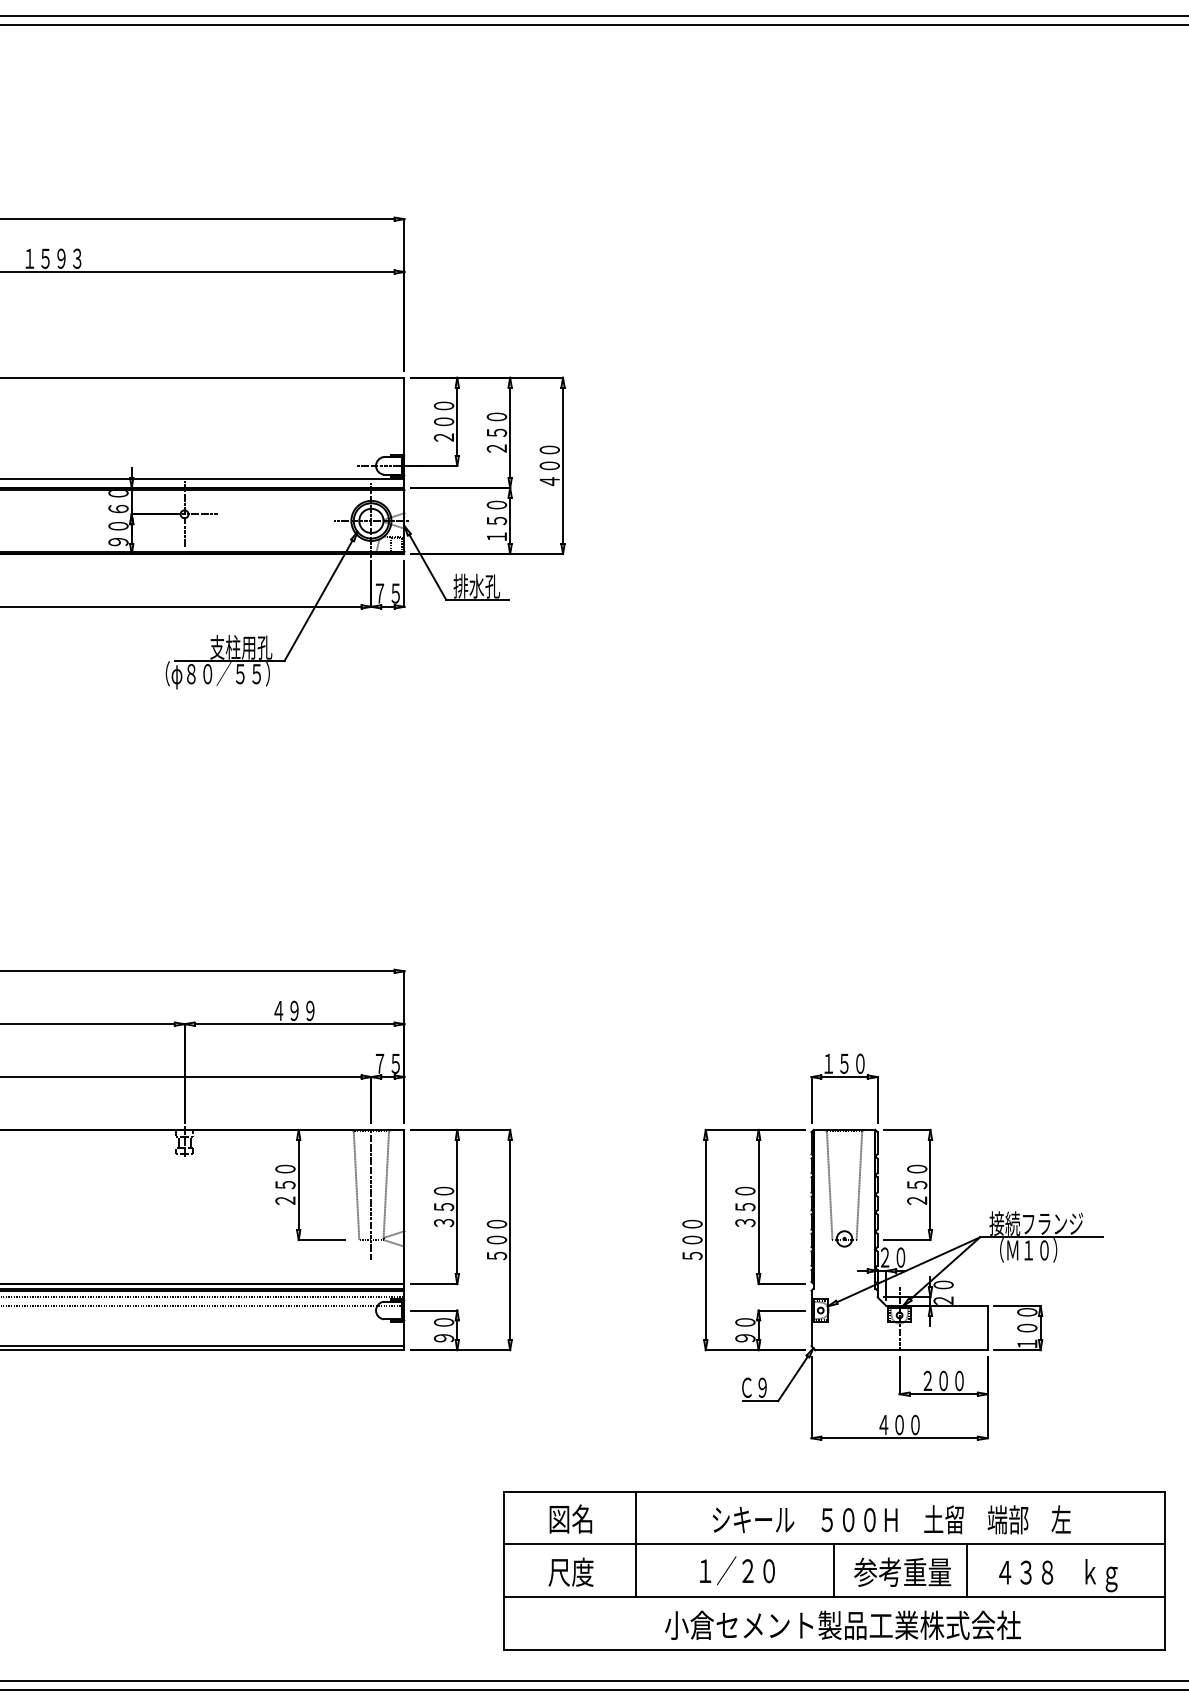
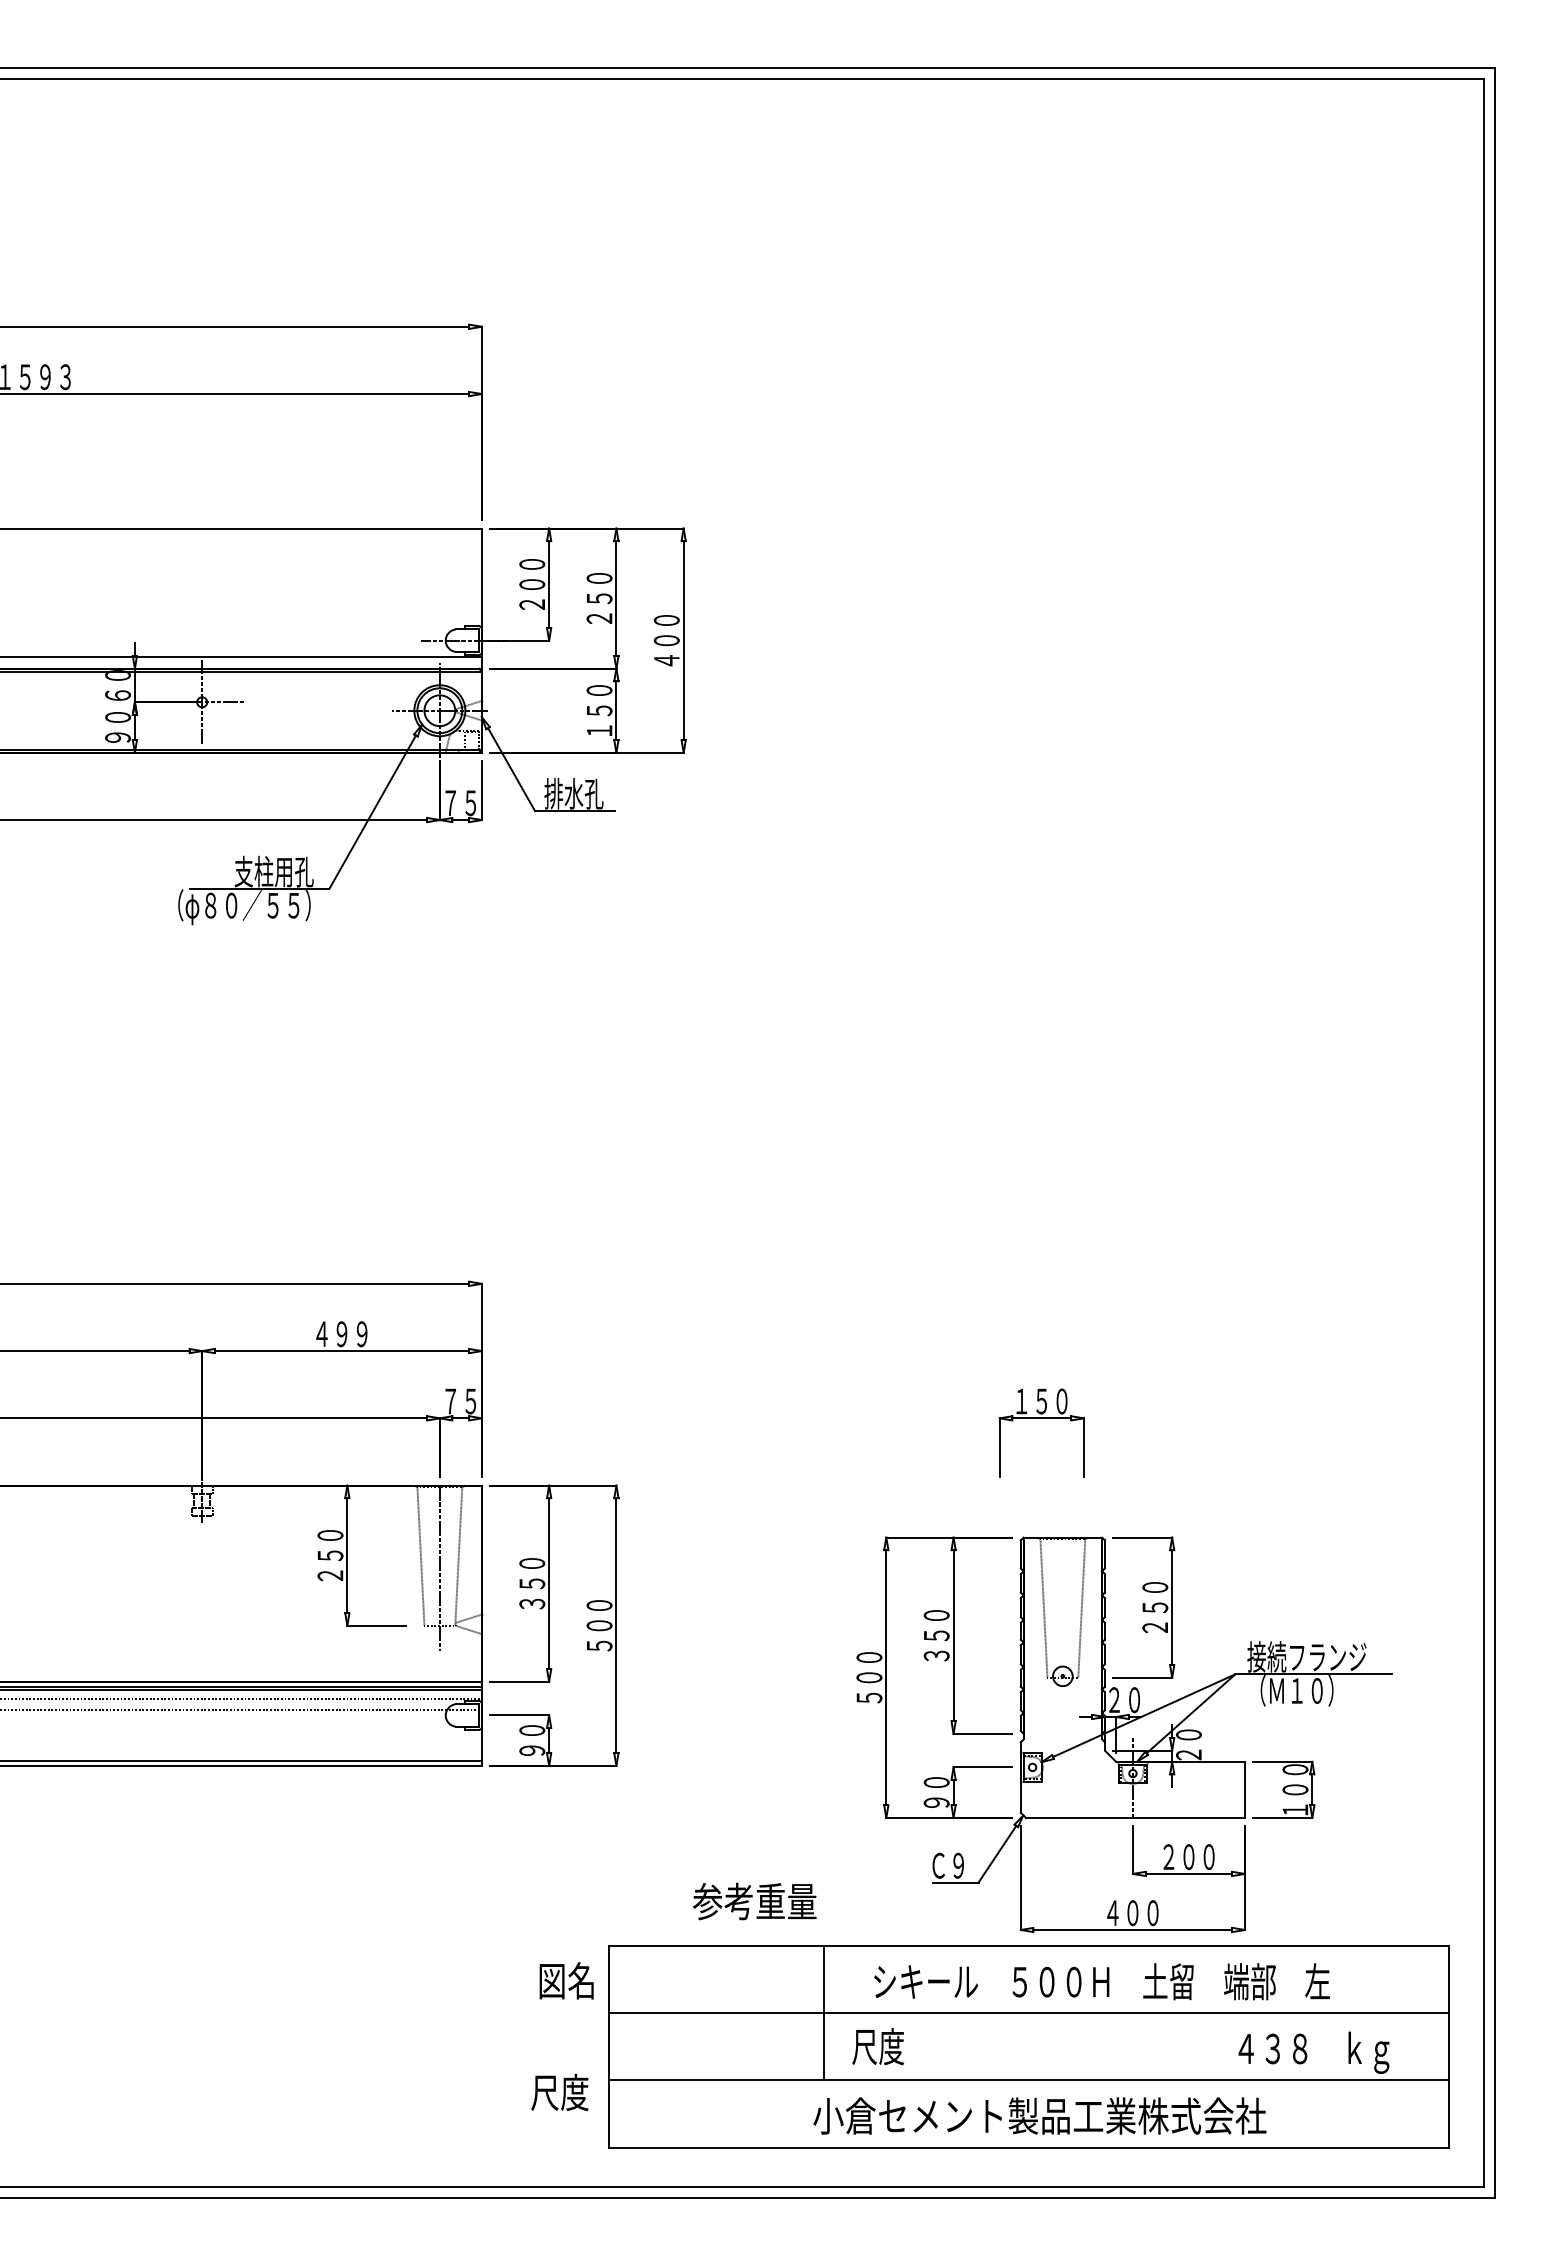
part: (892, 1284) -> (1124, 1734), moved
text: (570, 1518) -> (566, 1980), moved
line: (635, 1543) -> (823, 2012), moved
text: (735, 1570) -> (902, 2046), １／２０ -> 尺度
line: (834, 1570) -> (1028, 2046), removed
line: (966, 1570) -> (1197, 2046), removed
text: (570, 1571) -> (559, 2091), moved
text: (902, 1572) -> (754, 1901), moved

